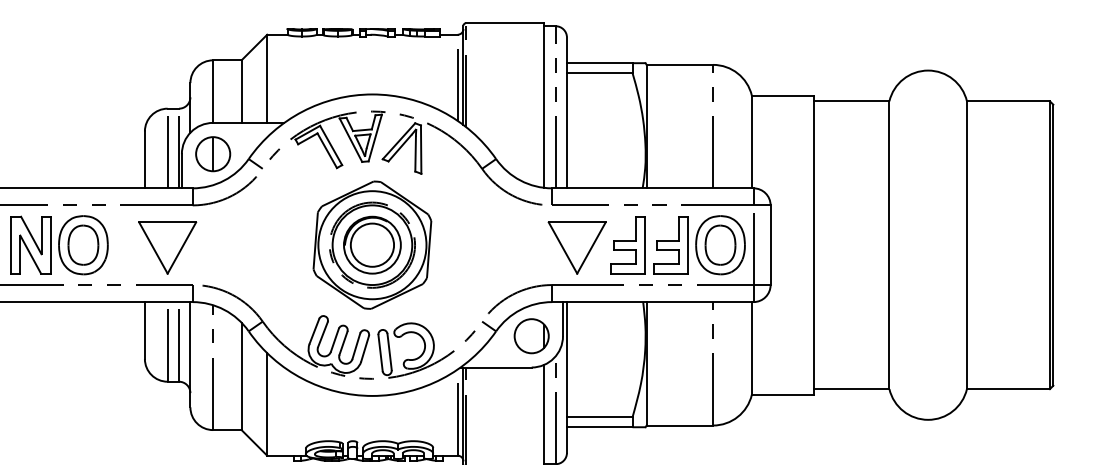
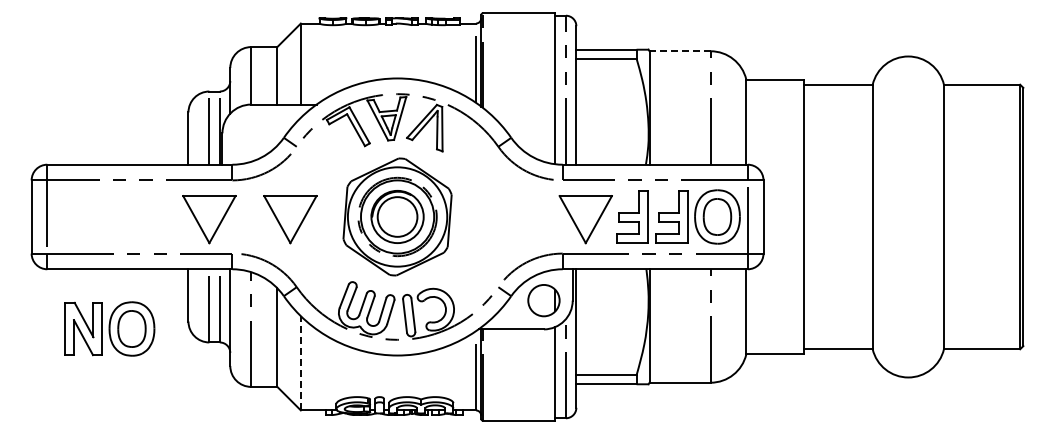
line: (680, 65) -> (680, 51), solid -> dashed
part: (212, 153) -> (250, 132), removed
part: (58, 244) -> (109, 328), moved
part: (255, 247) -> (290, 219), added
line: (266, 403) -> (300, 362), solid -> dashed

